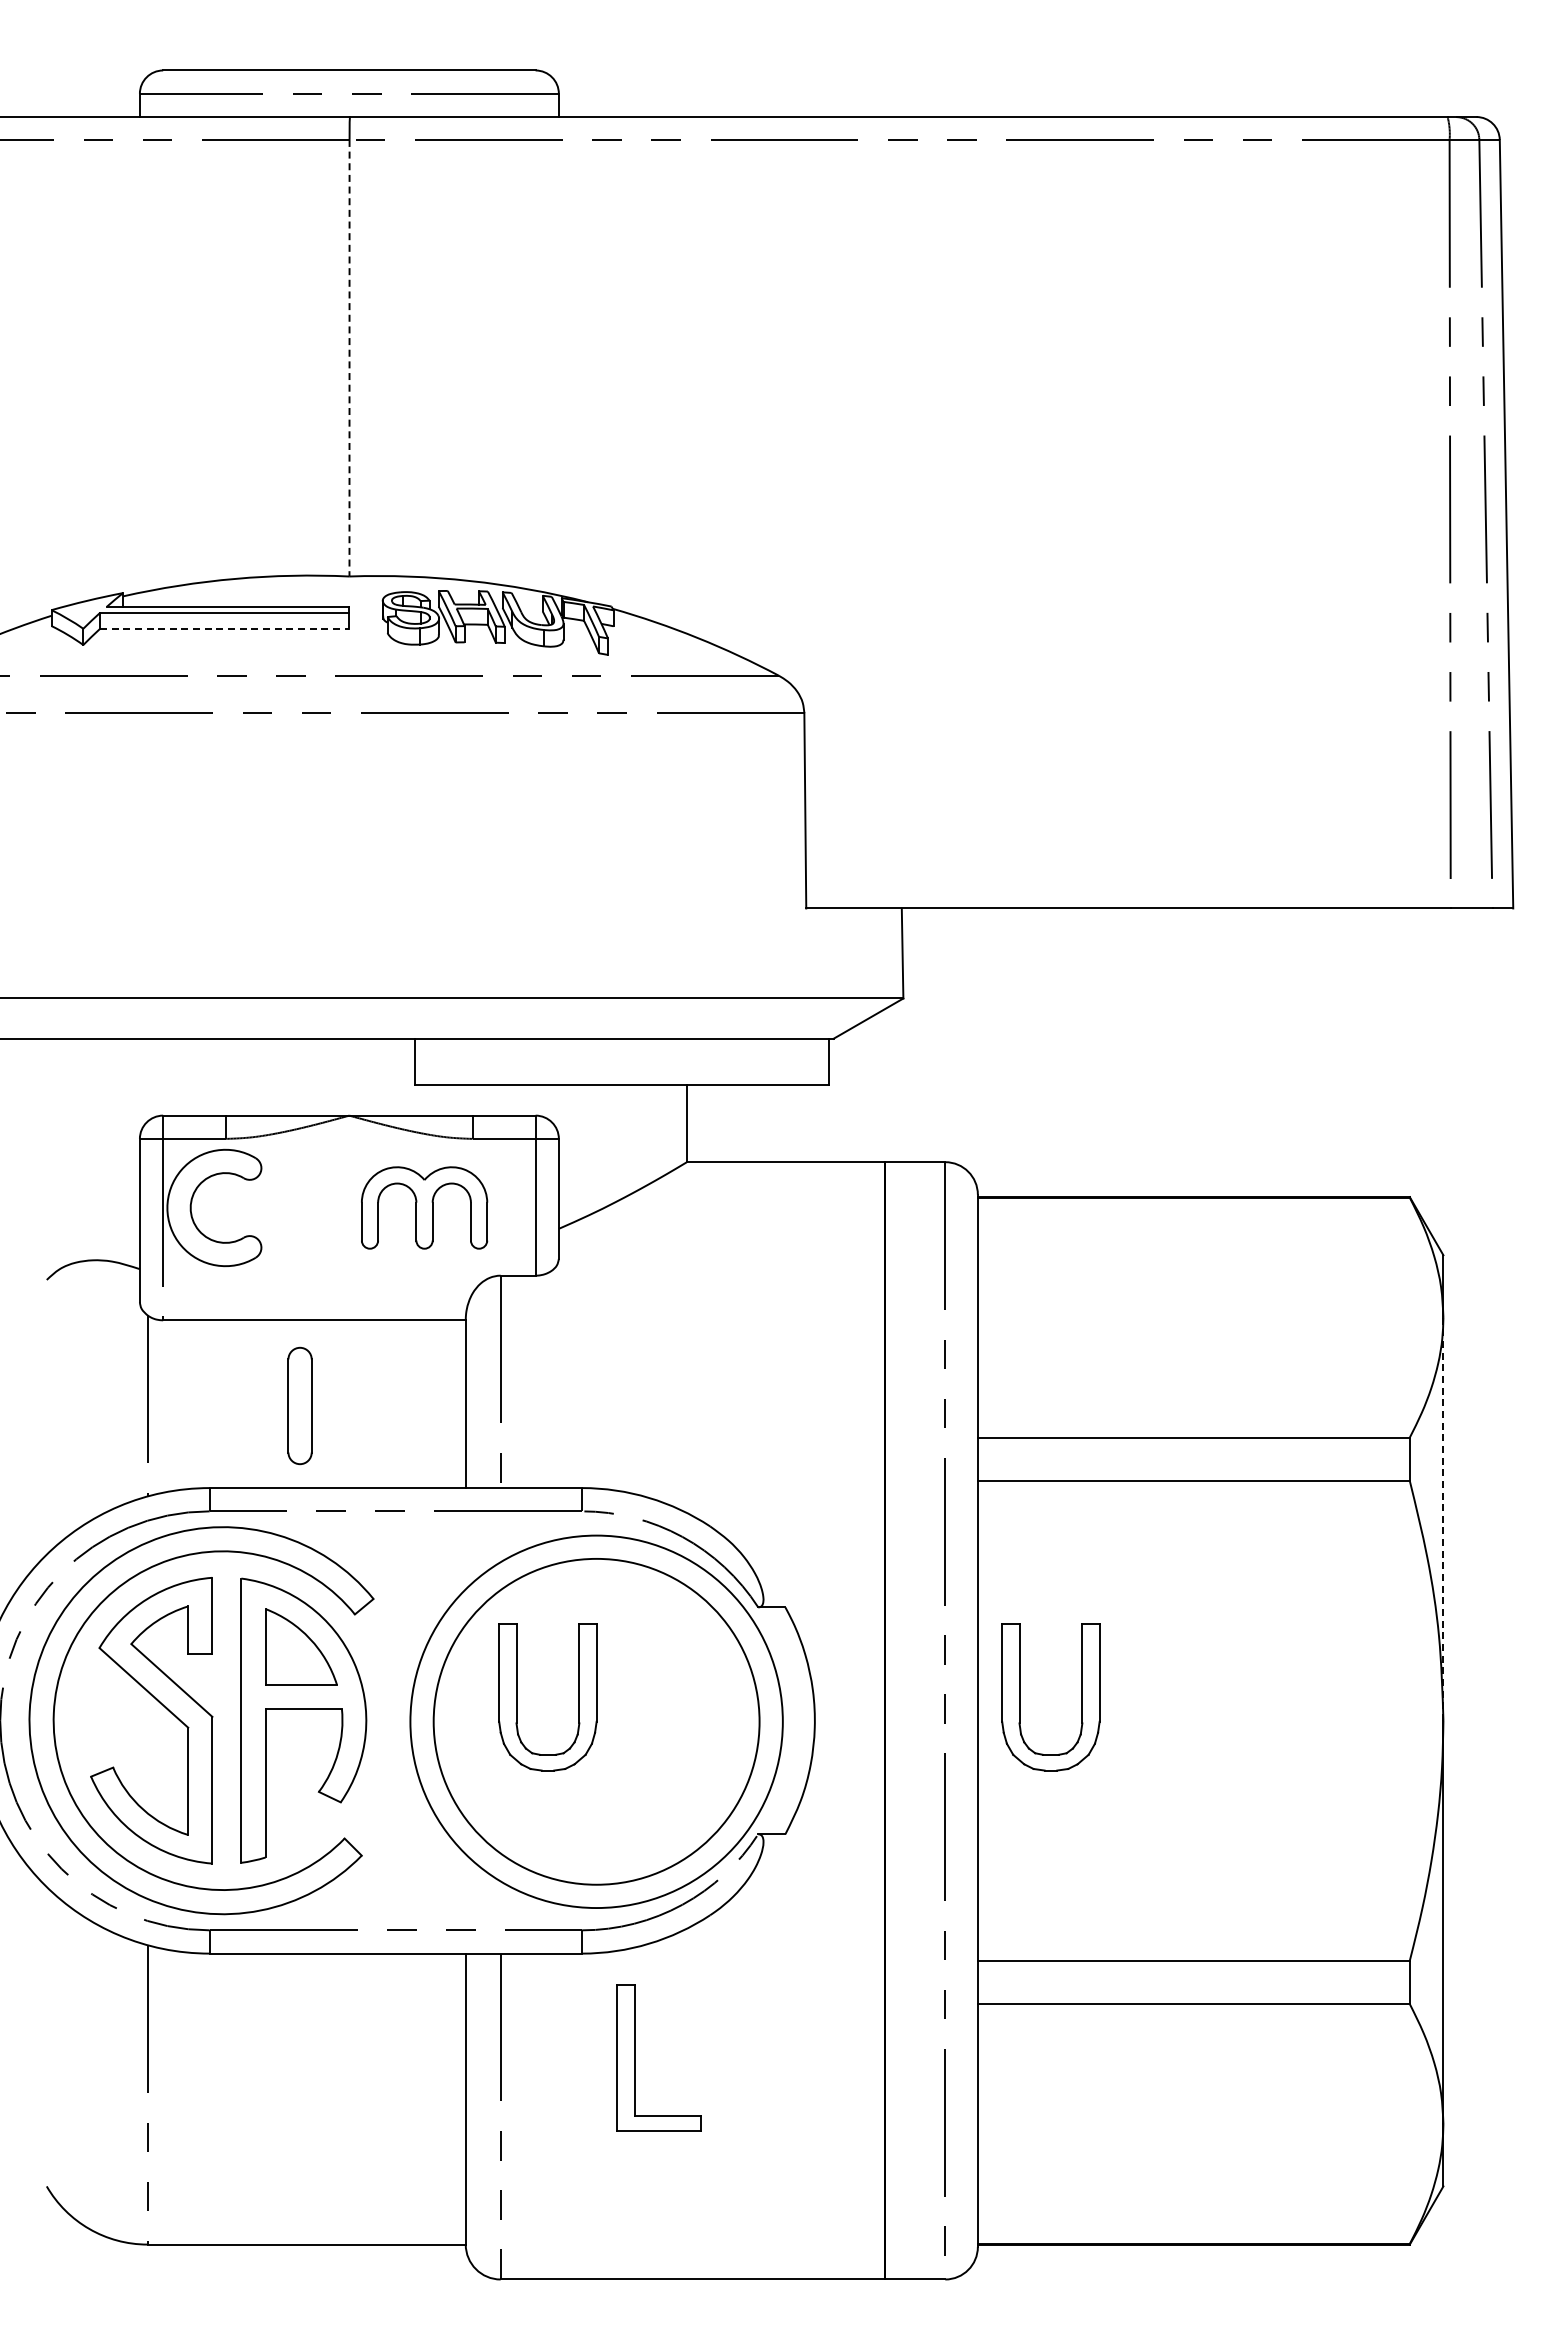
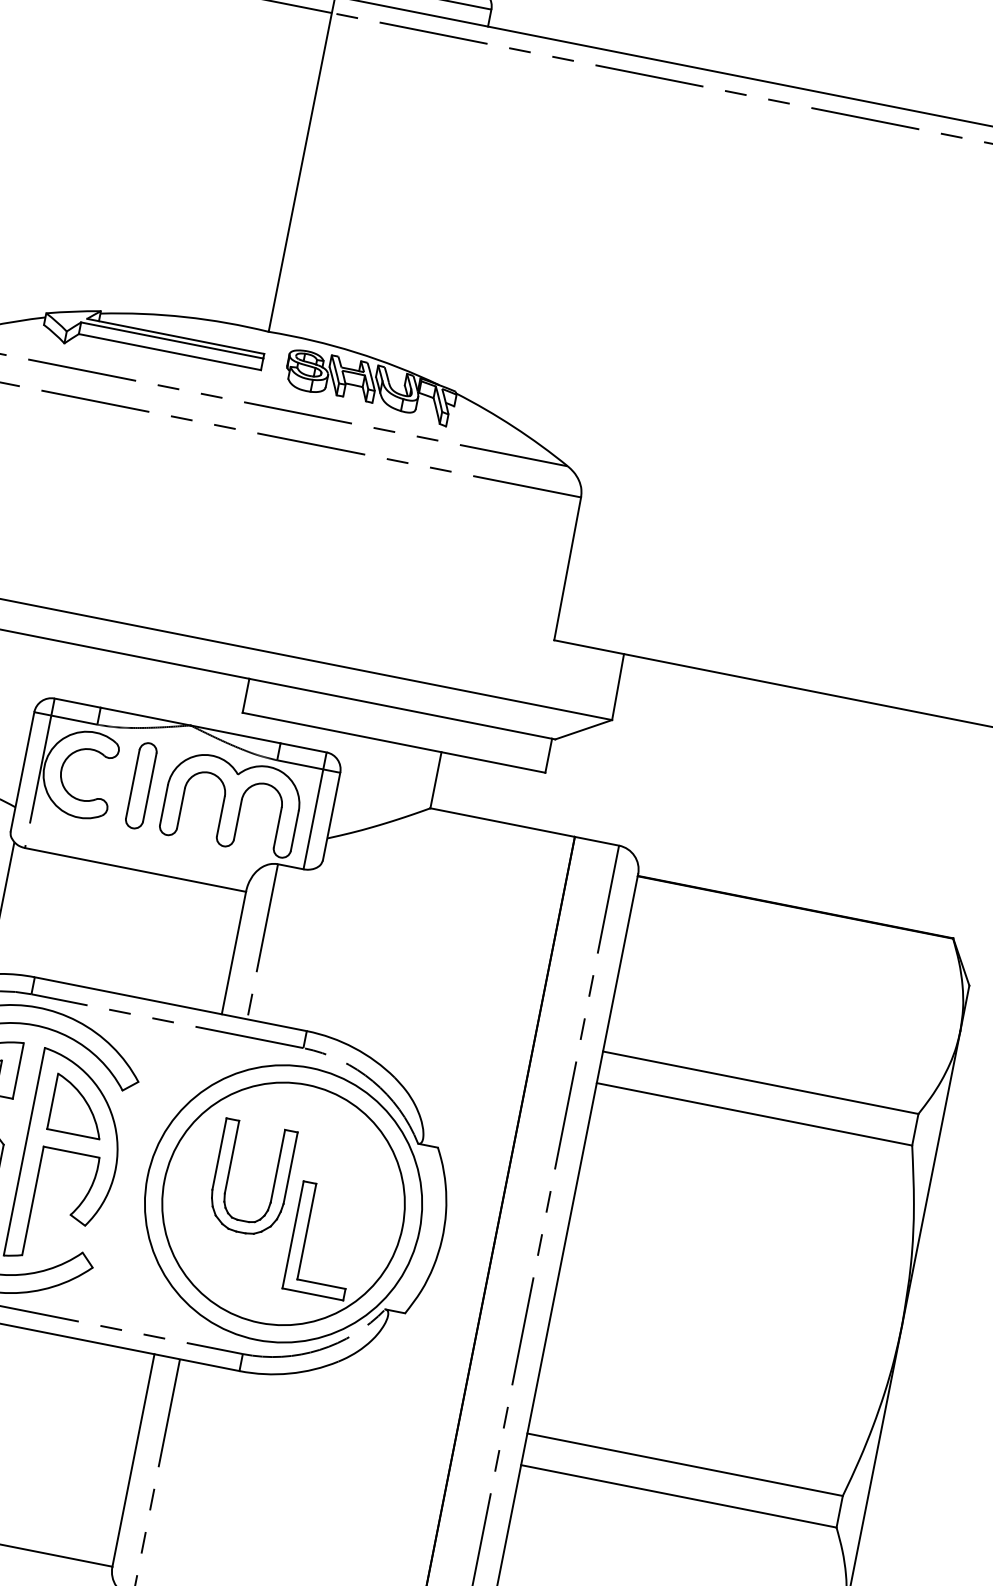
line: (349, 358) -> (300, 172), dashed -> solid
line: (224, 629) -> (169, 352), dashed -> solid
part: (424, 1207) -> (232, 803), size x1.43
part: (299, 1405) -> (140, 785), moved
line: (1443, 1519) -> (931, 1178), dashed -> solid
part: (1020, 1697) -> (596, 1247), removed
part: (635, 2057) -> (306, 1237), moved

